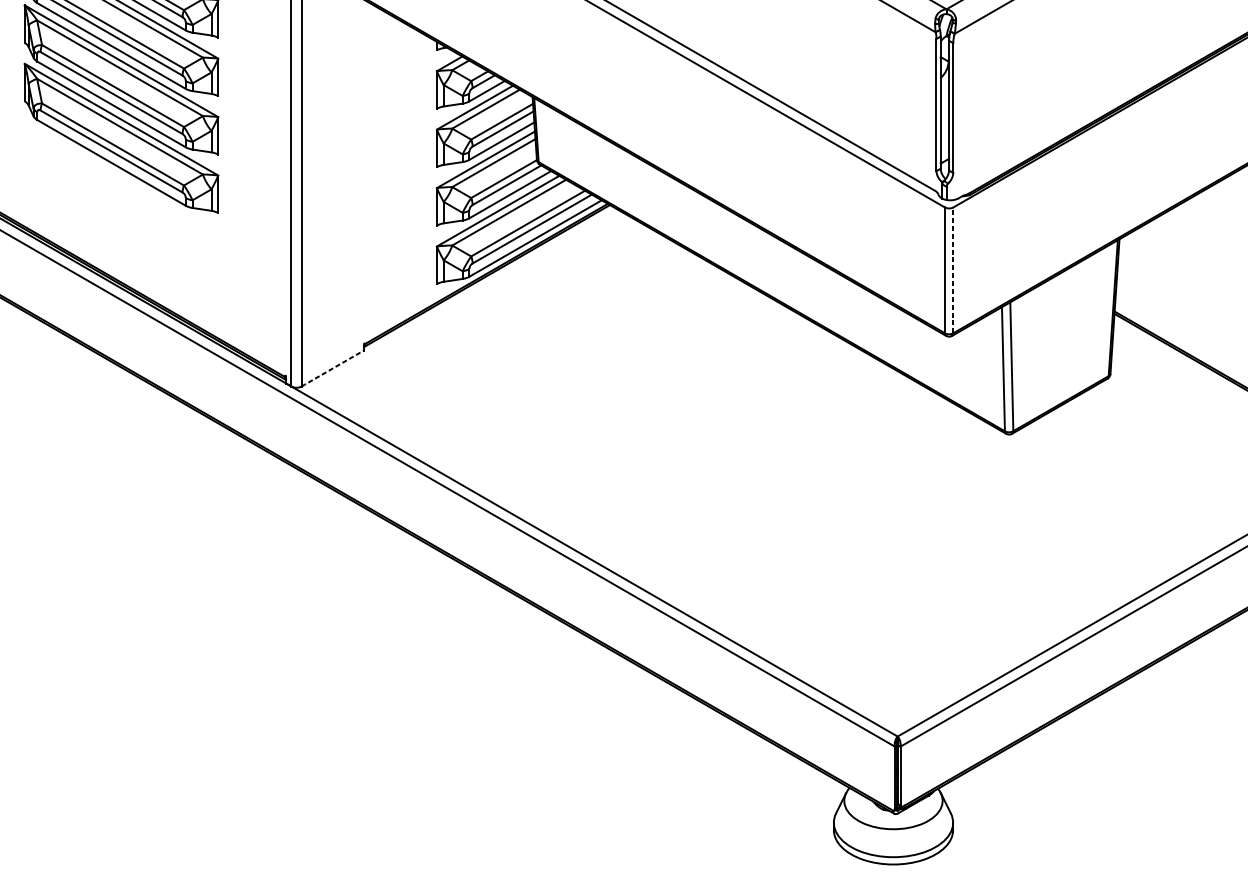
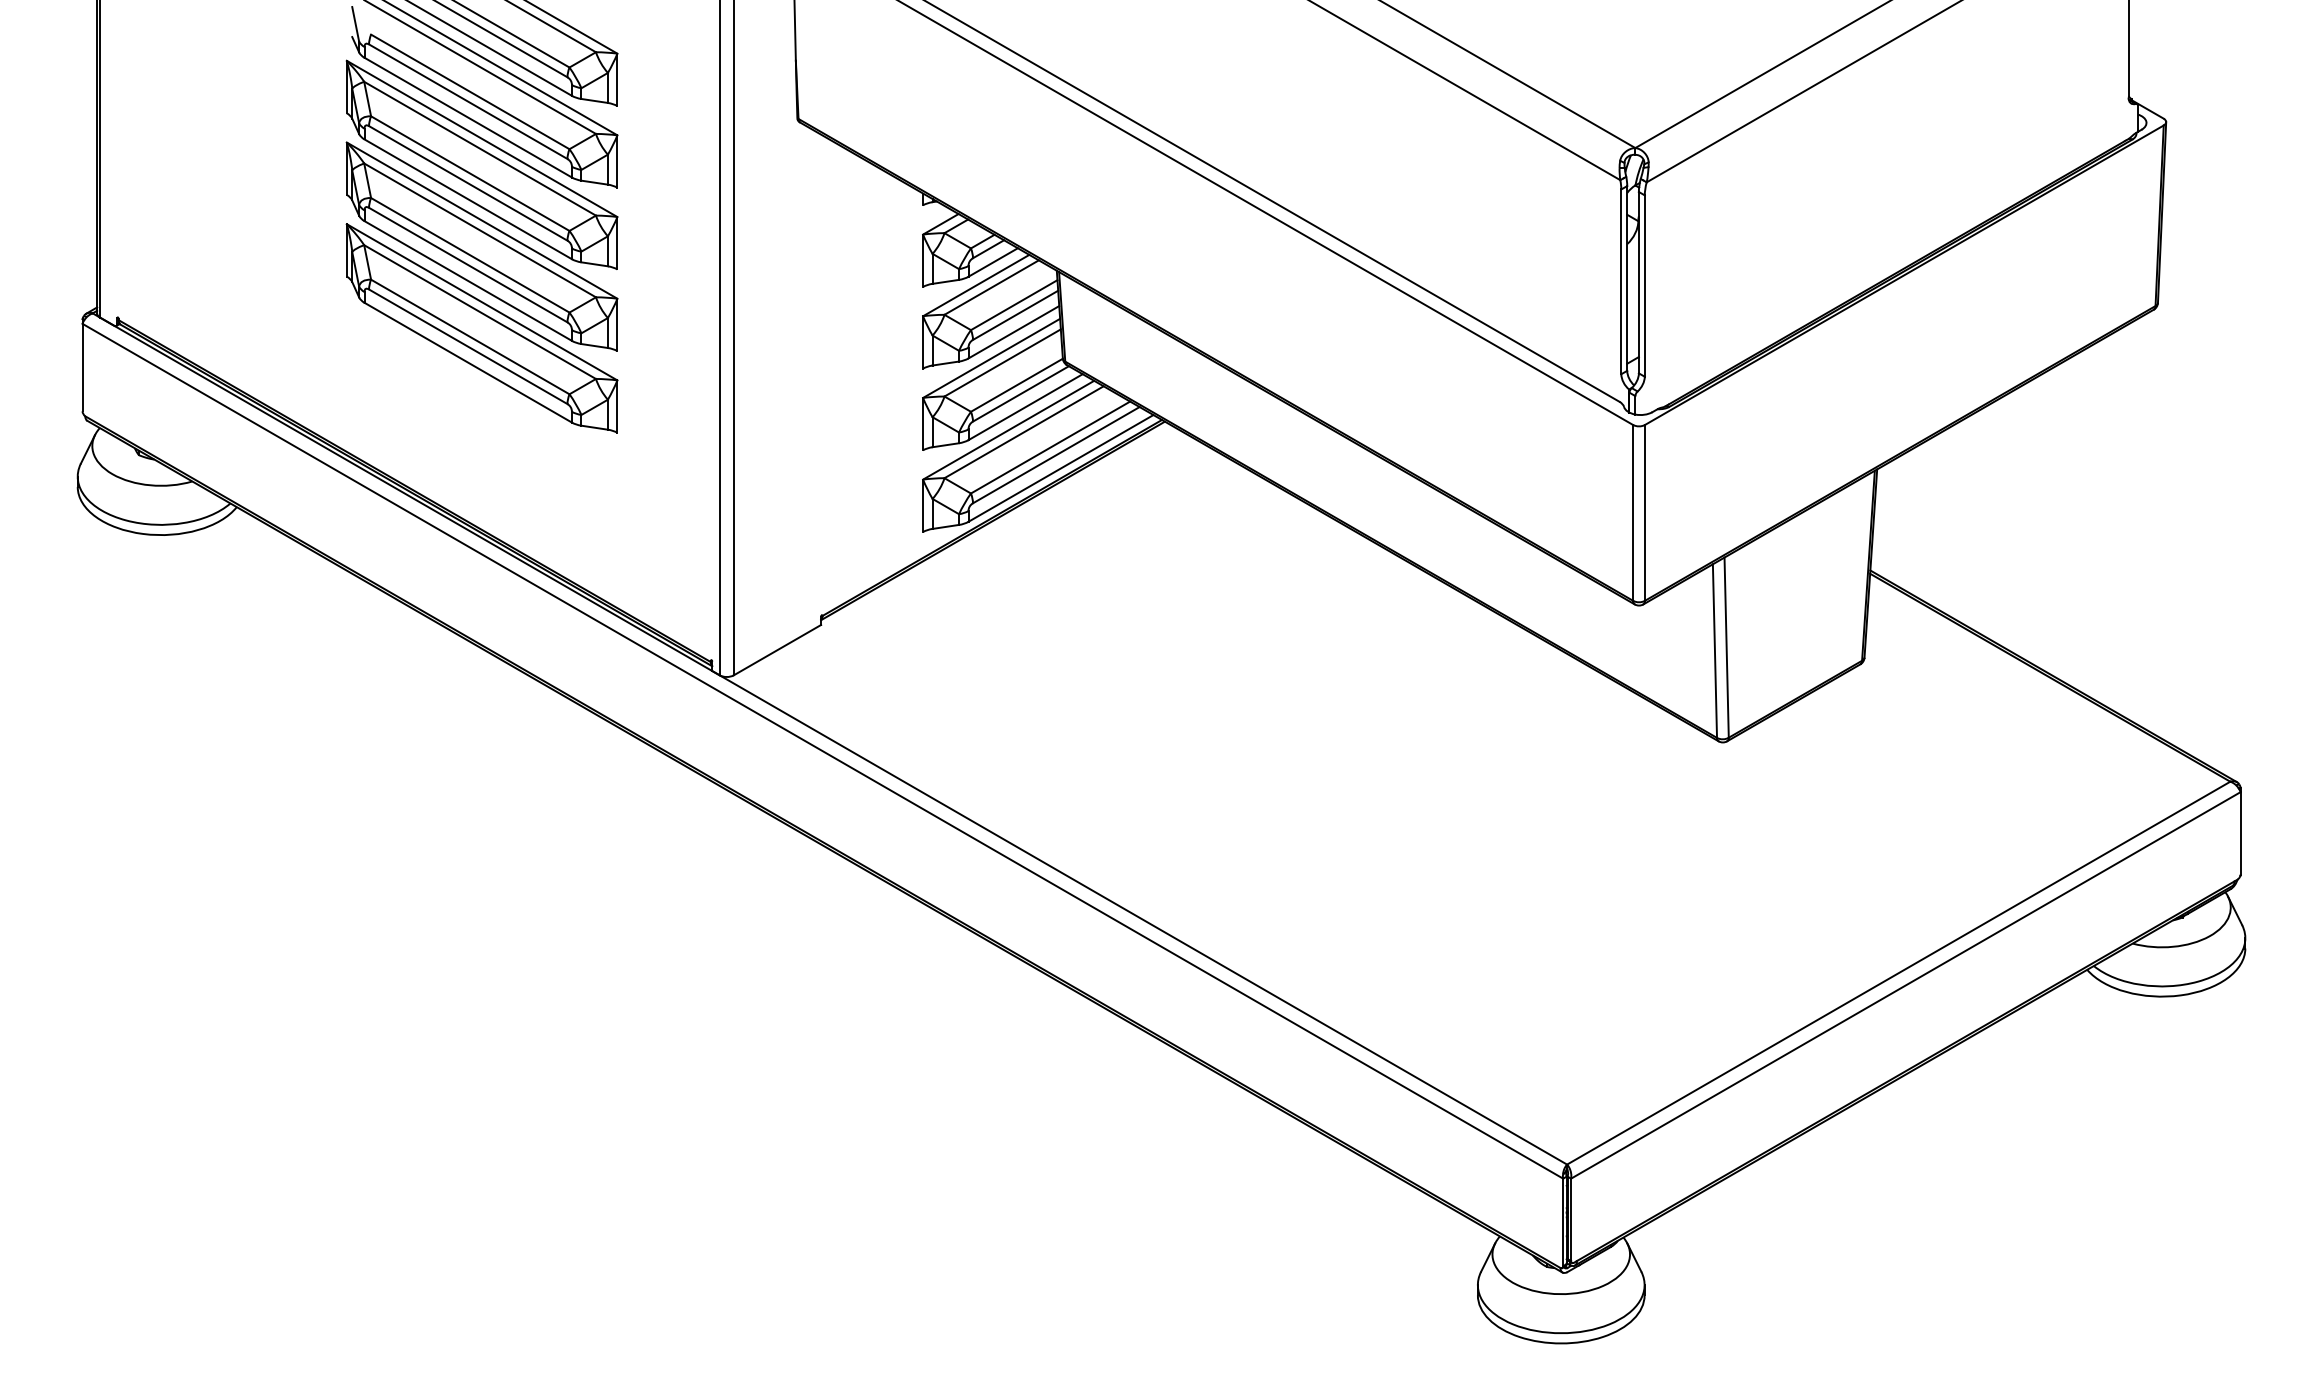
line: (953, 270) -> (1644, 512), dashed -> solid
line: (332, 368) -> (777, 649), dashed -> solid

